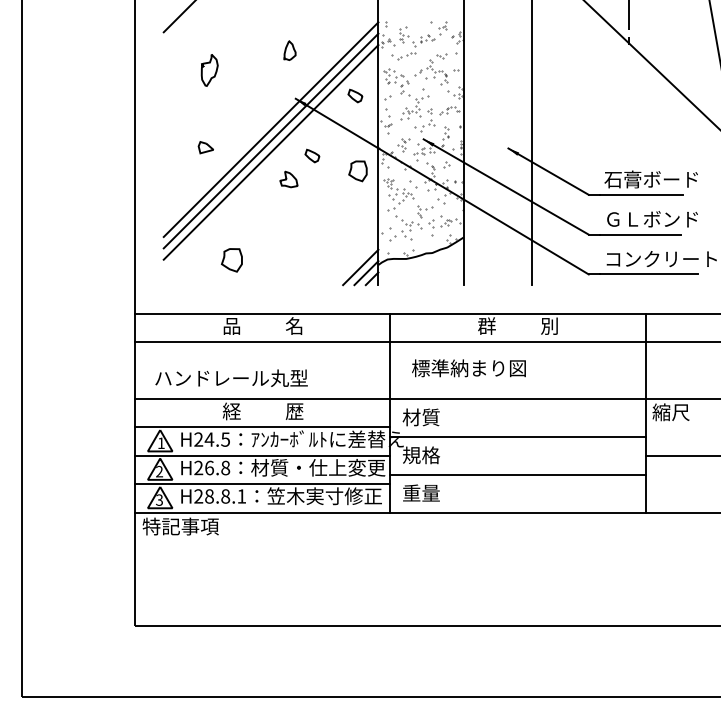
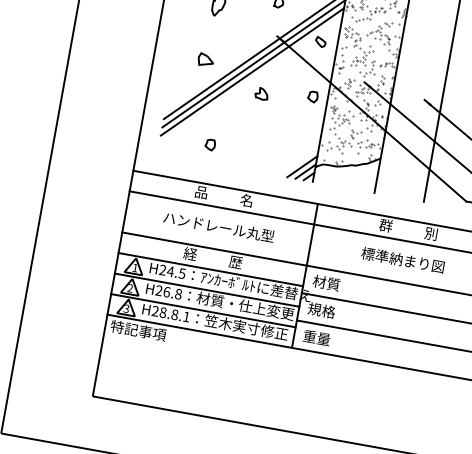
part: (205, 147) -> (205, 59), size x1.43
part: (312, 155) -> (282, 79), removed
part: (357, 171) -> (312, 96), size x0.71
part: (232, 260) -> (210, 145), size x0.62
text: (468, 368) -> (402, 260), moved
text: (231, 377) -> (219, 226), moved

